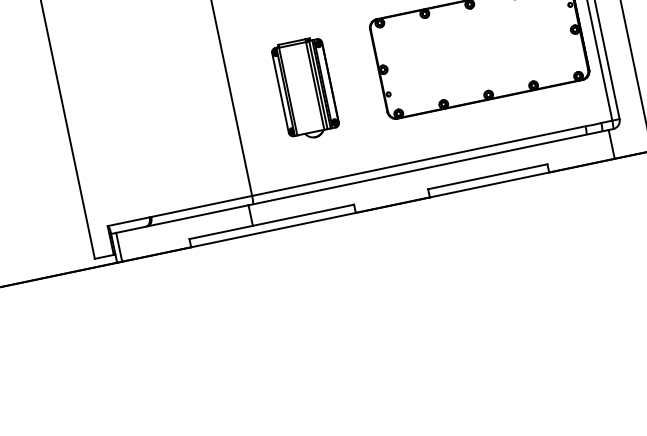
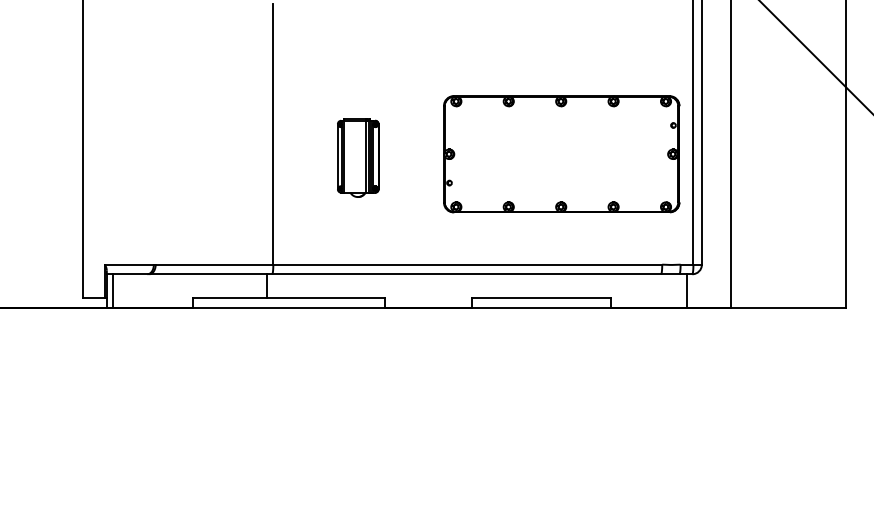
part: (306, 88) -> (358, 157), size x0.7

